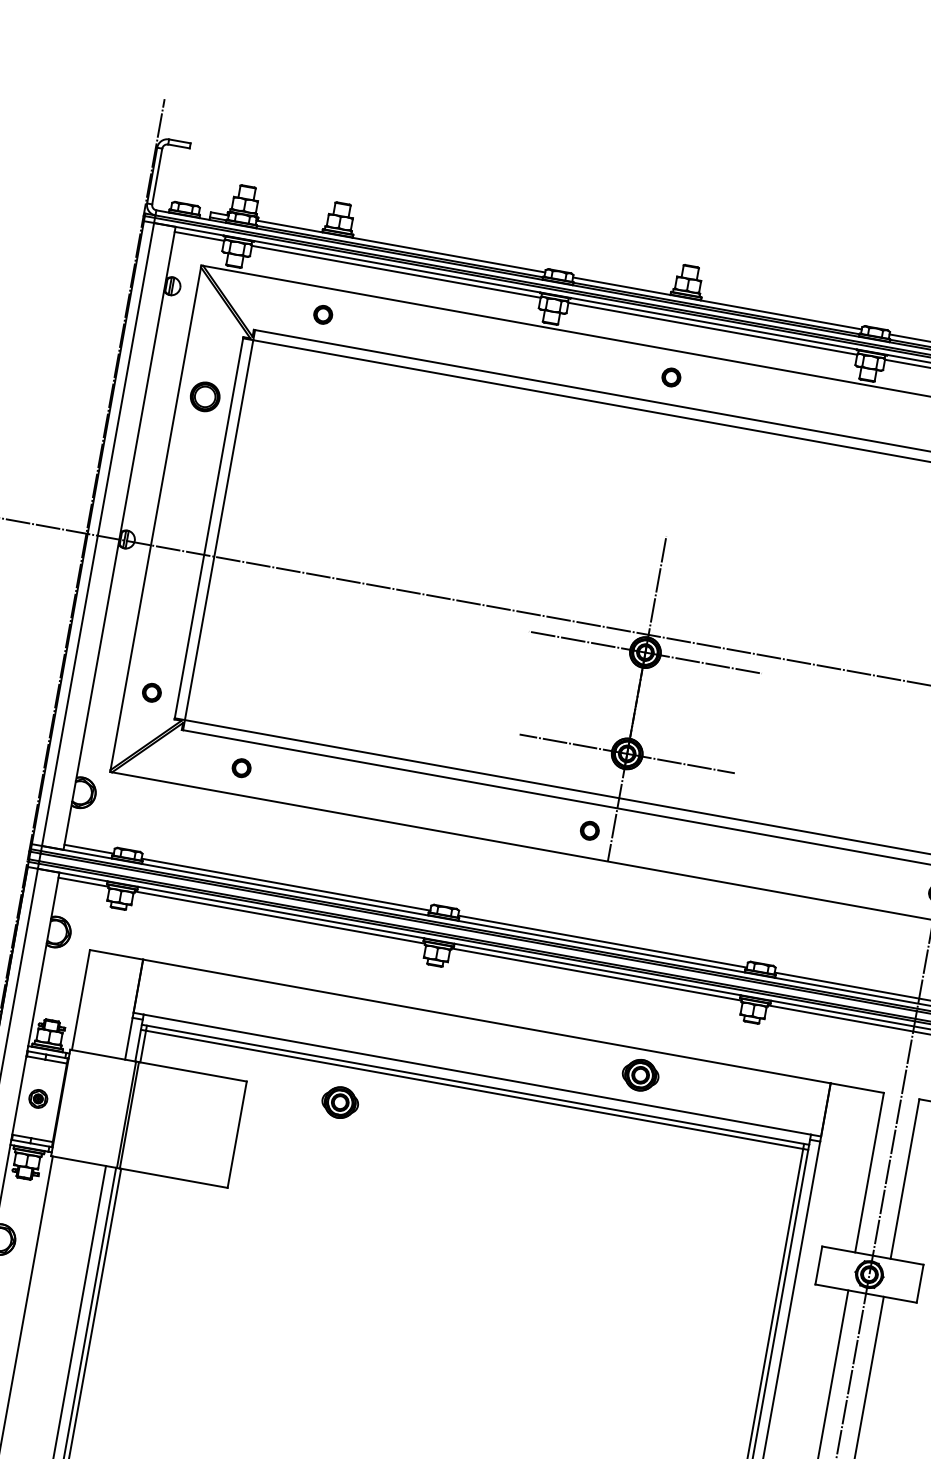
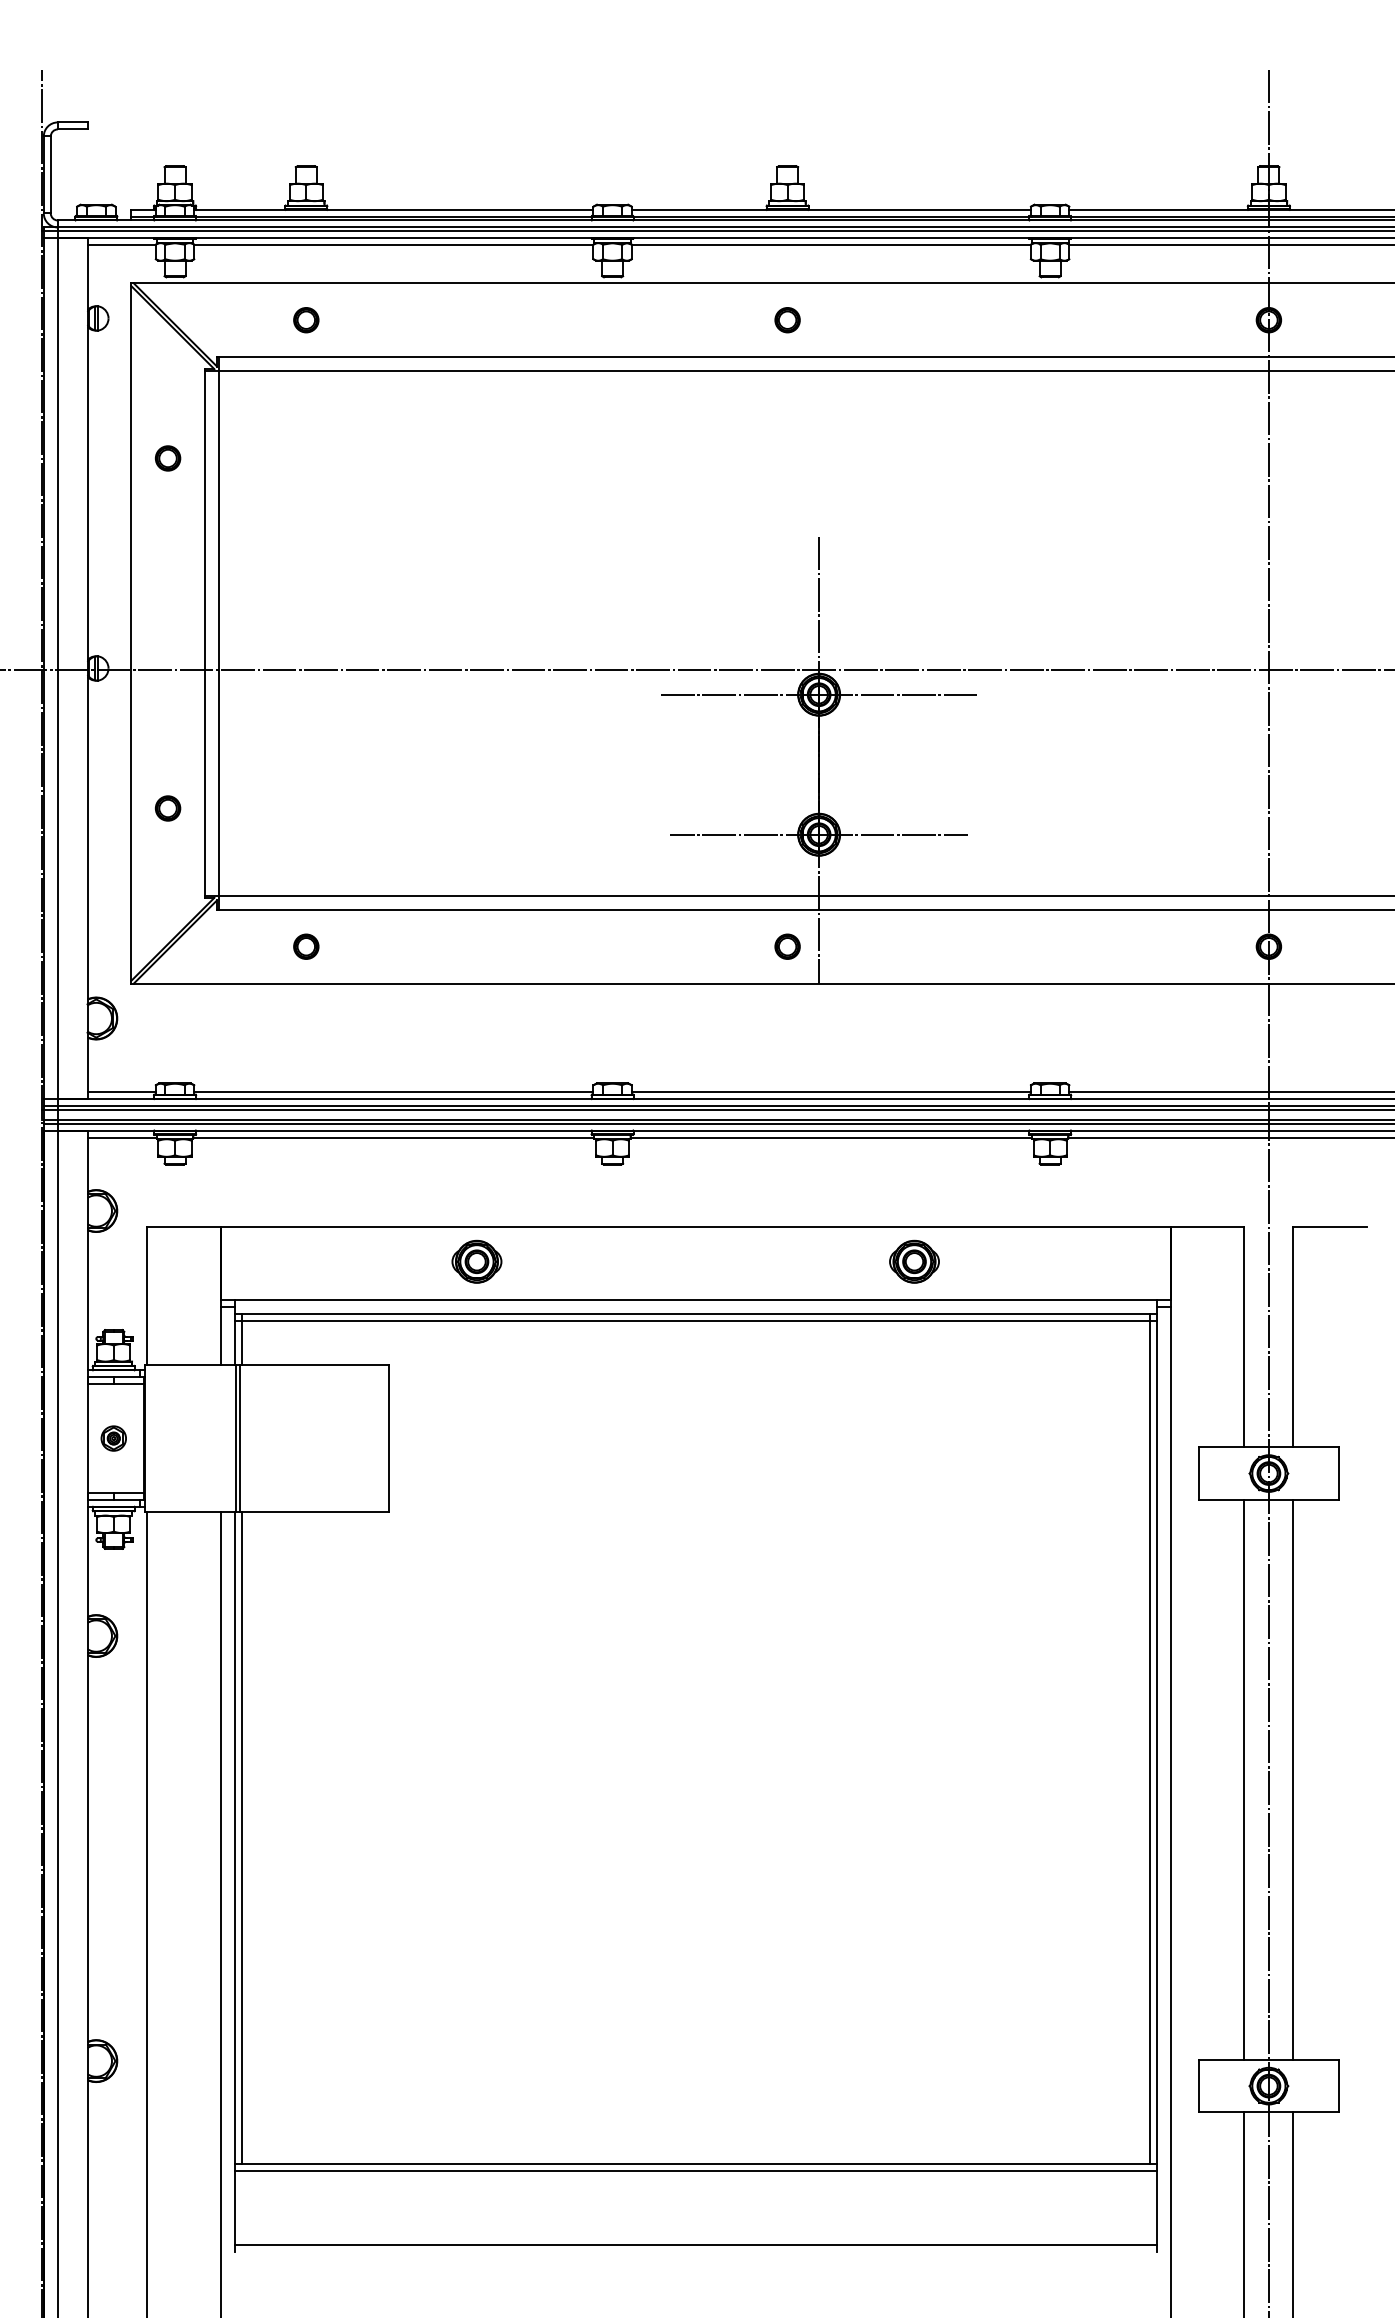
part: (204, 396) -> (167, 458), size x0.62
part: (151, 692) -> (167, 808), moved
part: (339, 1102) -> (476, 1261), moved

